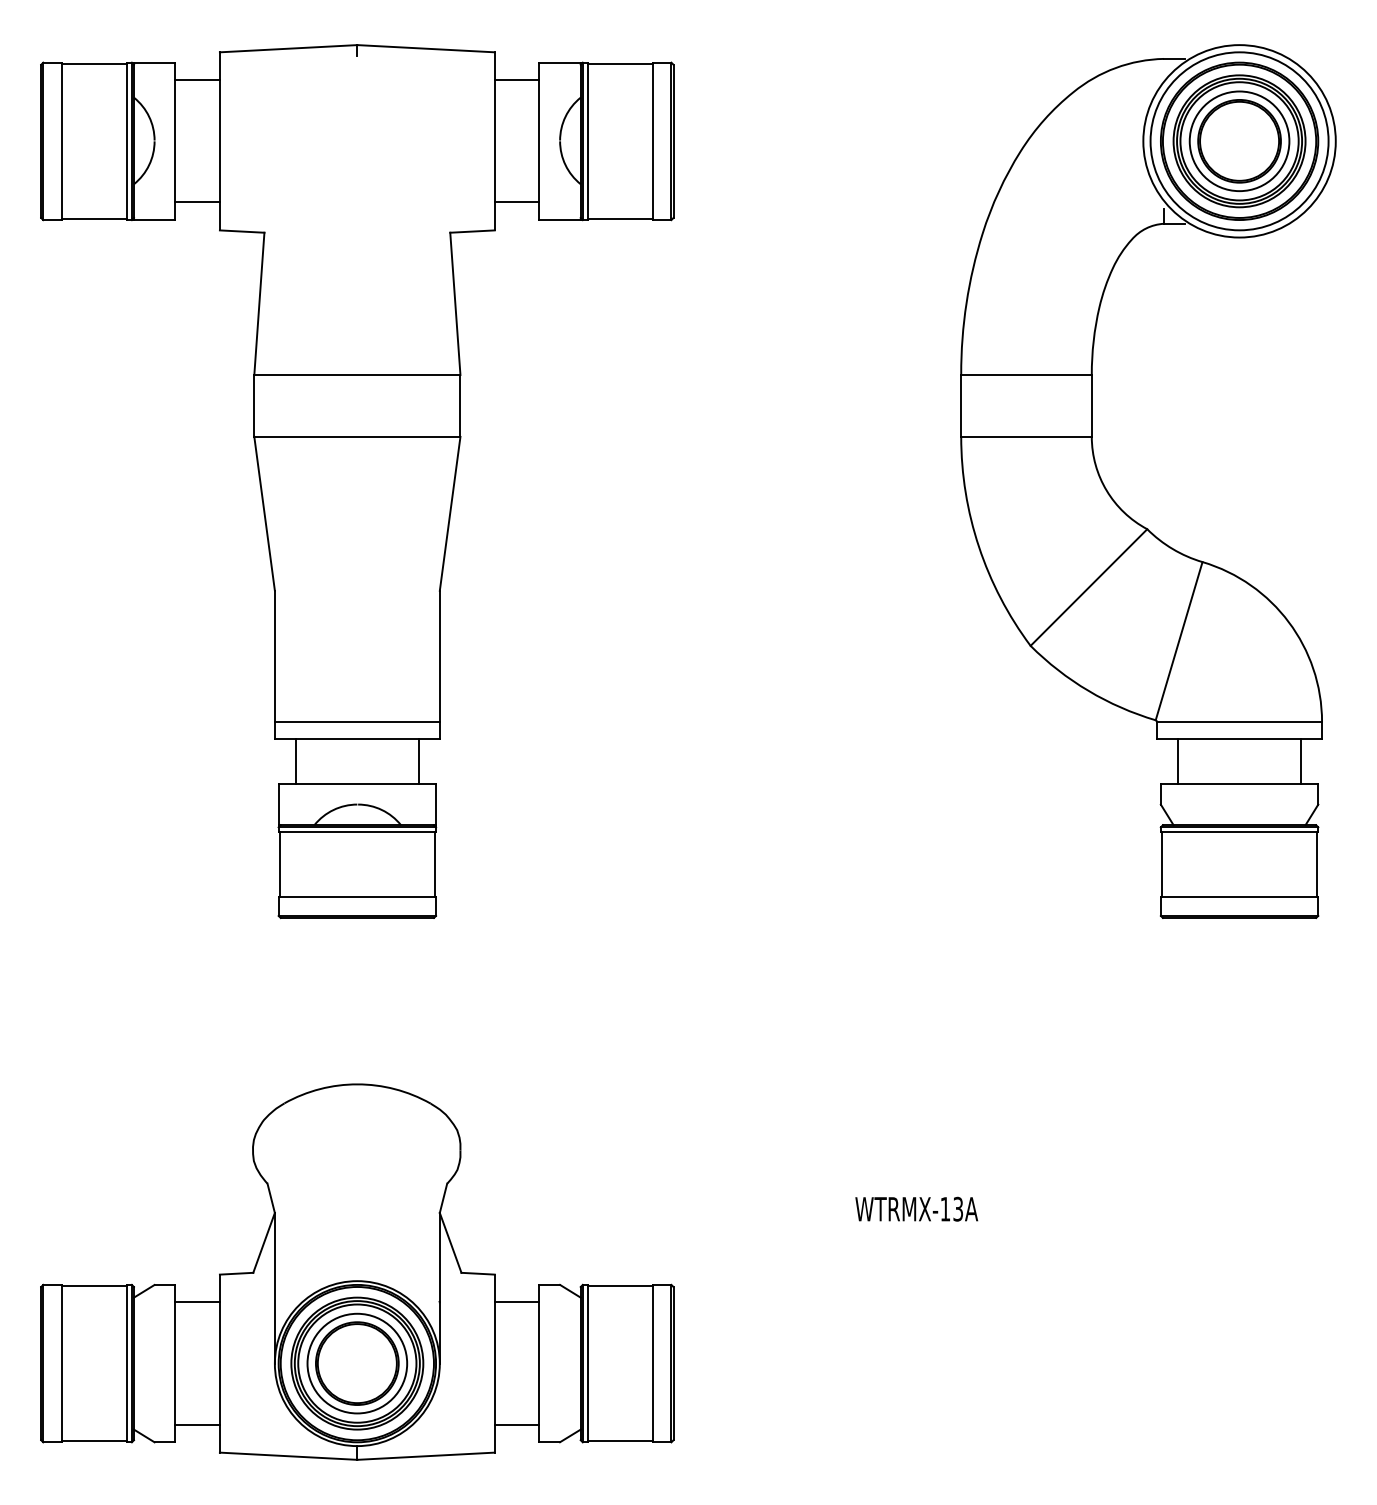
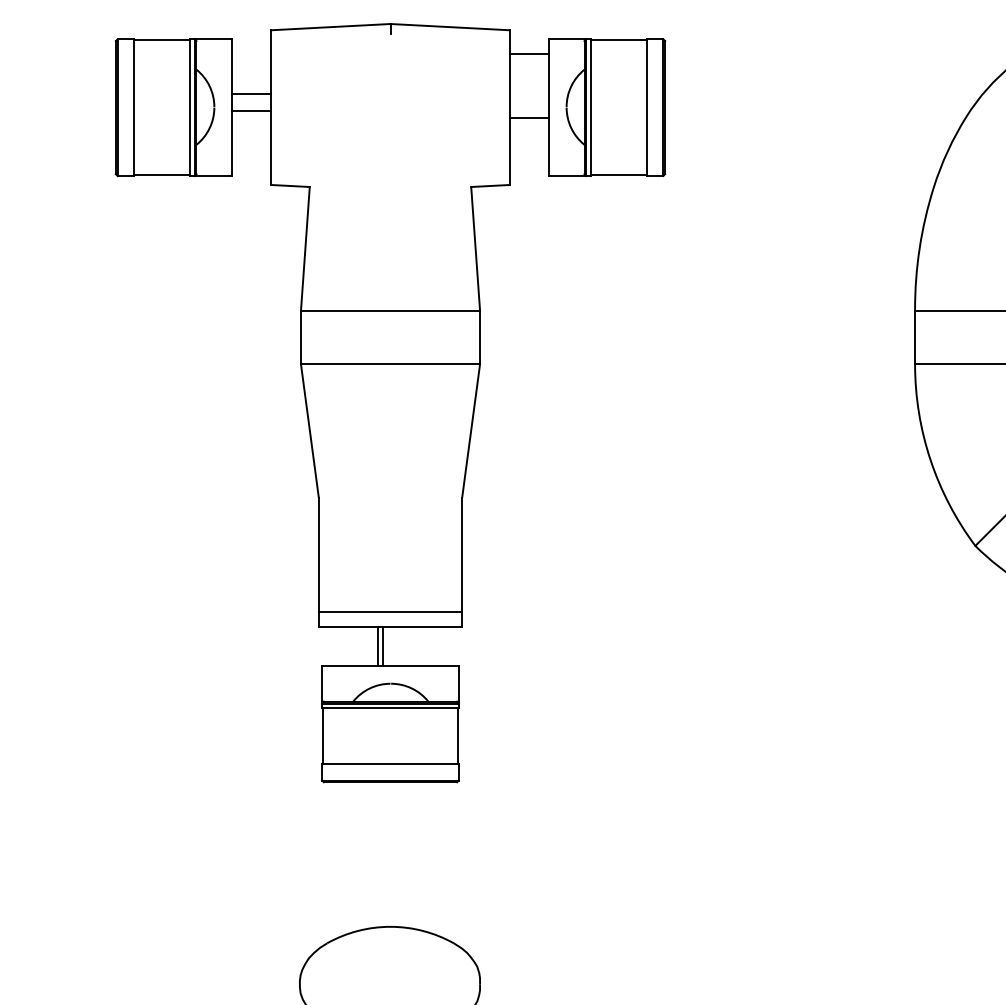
line: (197, 80) -> (251, 93), moved
line: (197, 202) -> (251, 111), moved
line: (516, 202) -> (528, 118), moved
line: (296, 761) -> (383, 646), moved
line: (418, 761) -> (377, 646), moved

